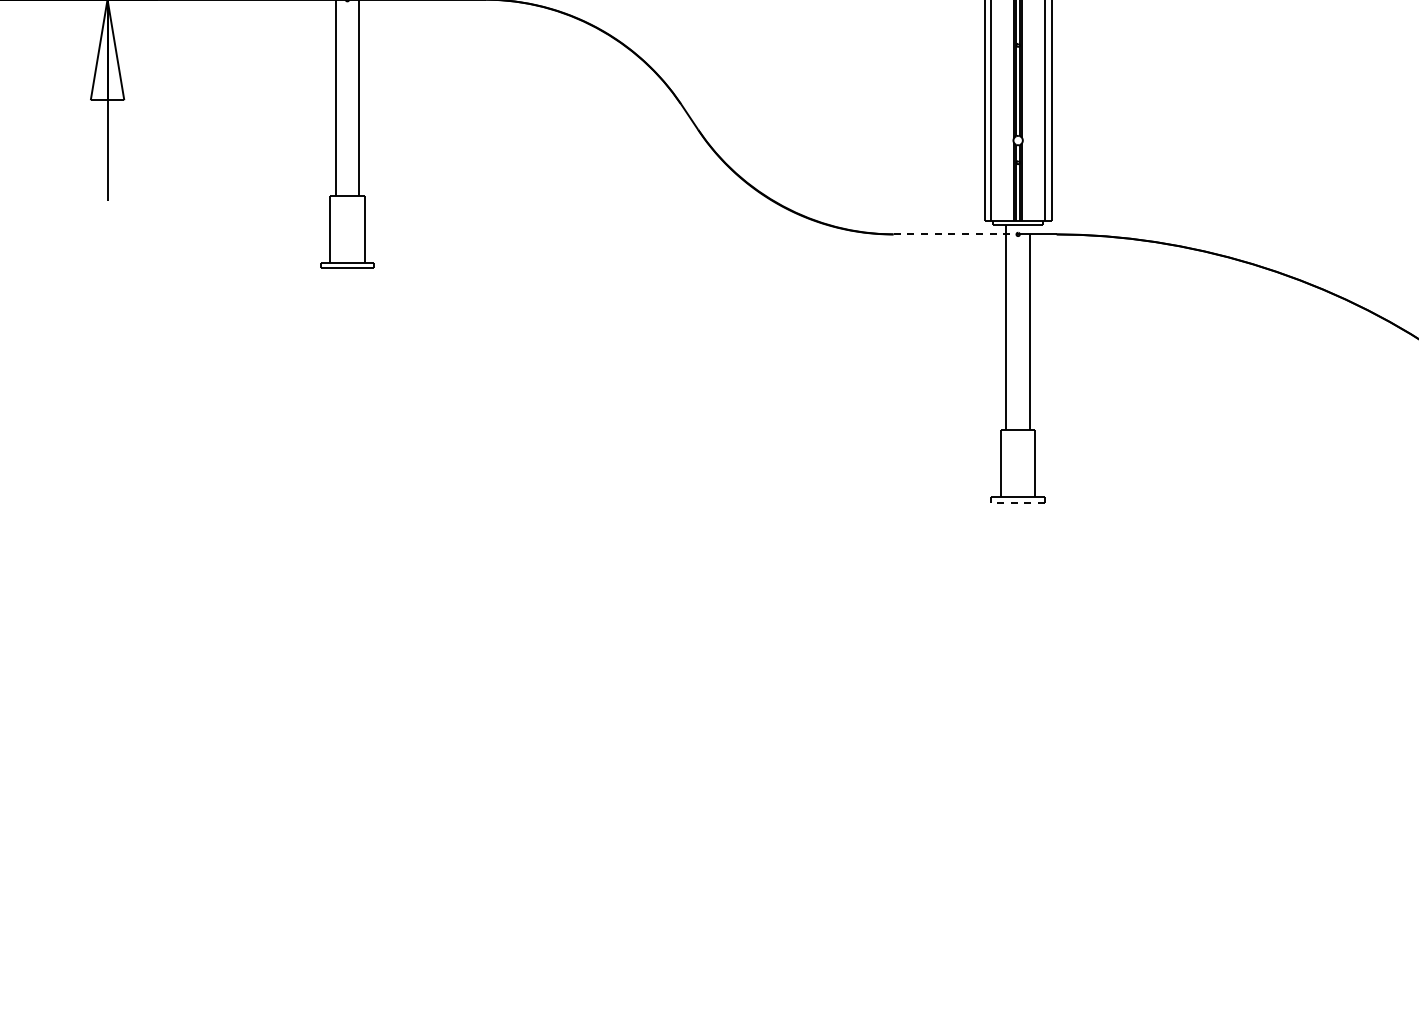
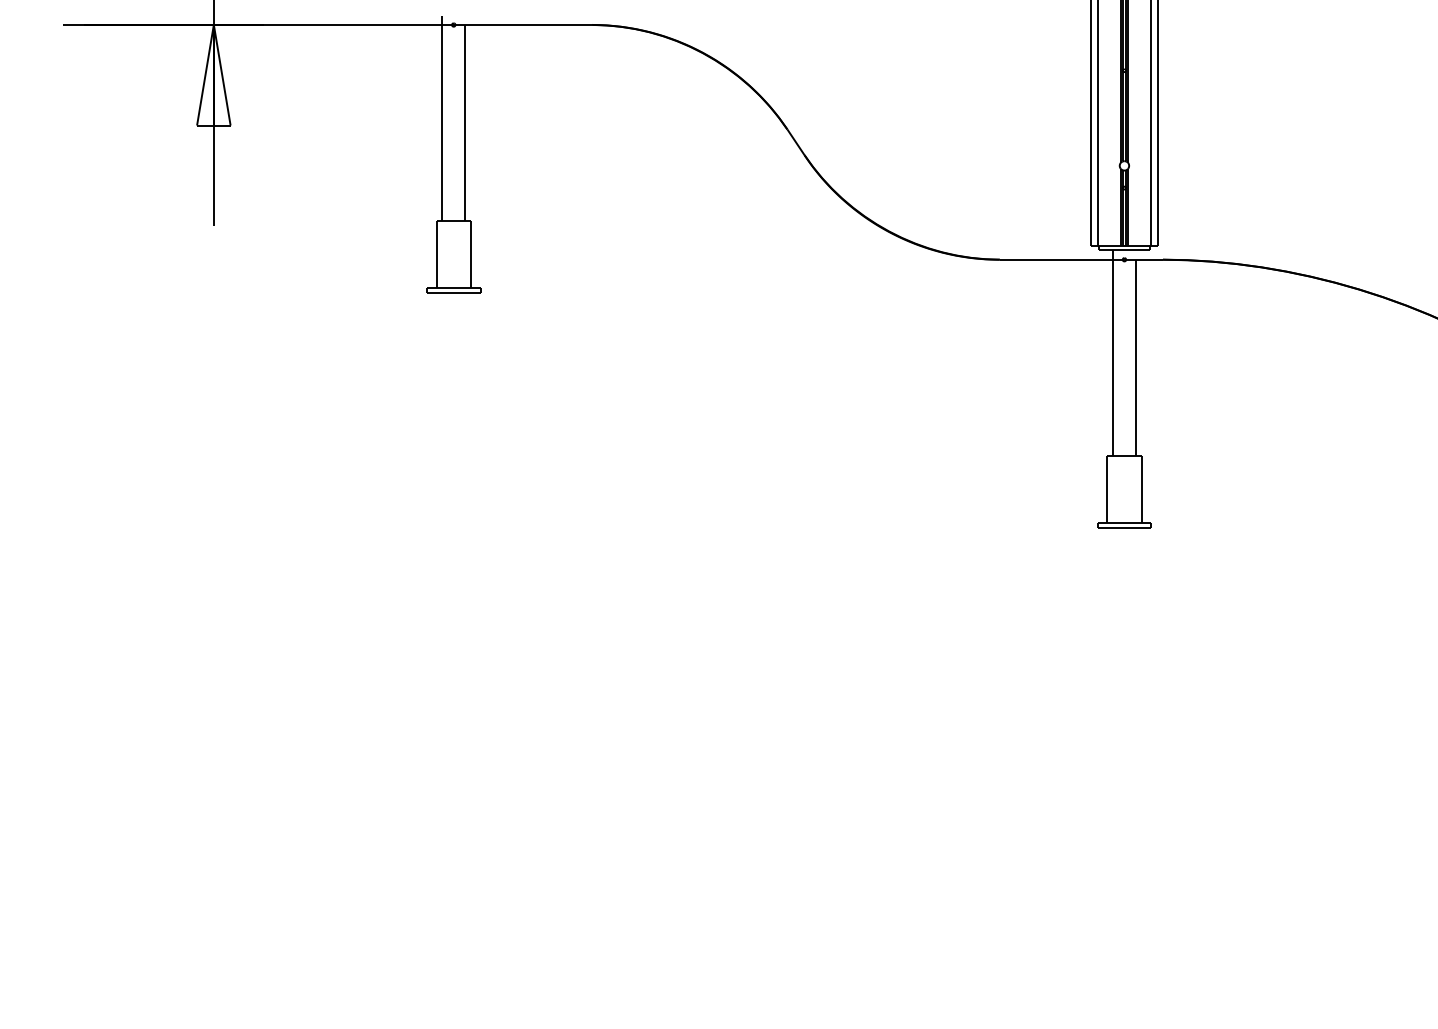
line: (955, 234) -> (1061, 259), dashed -> solid
line: (1018, 503) -> (1124, 528), dashed -> solid

